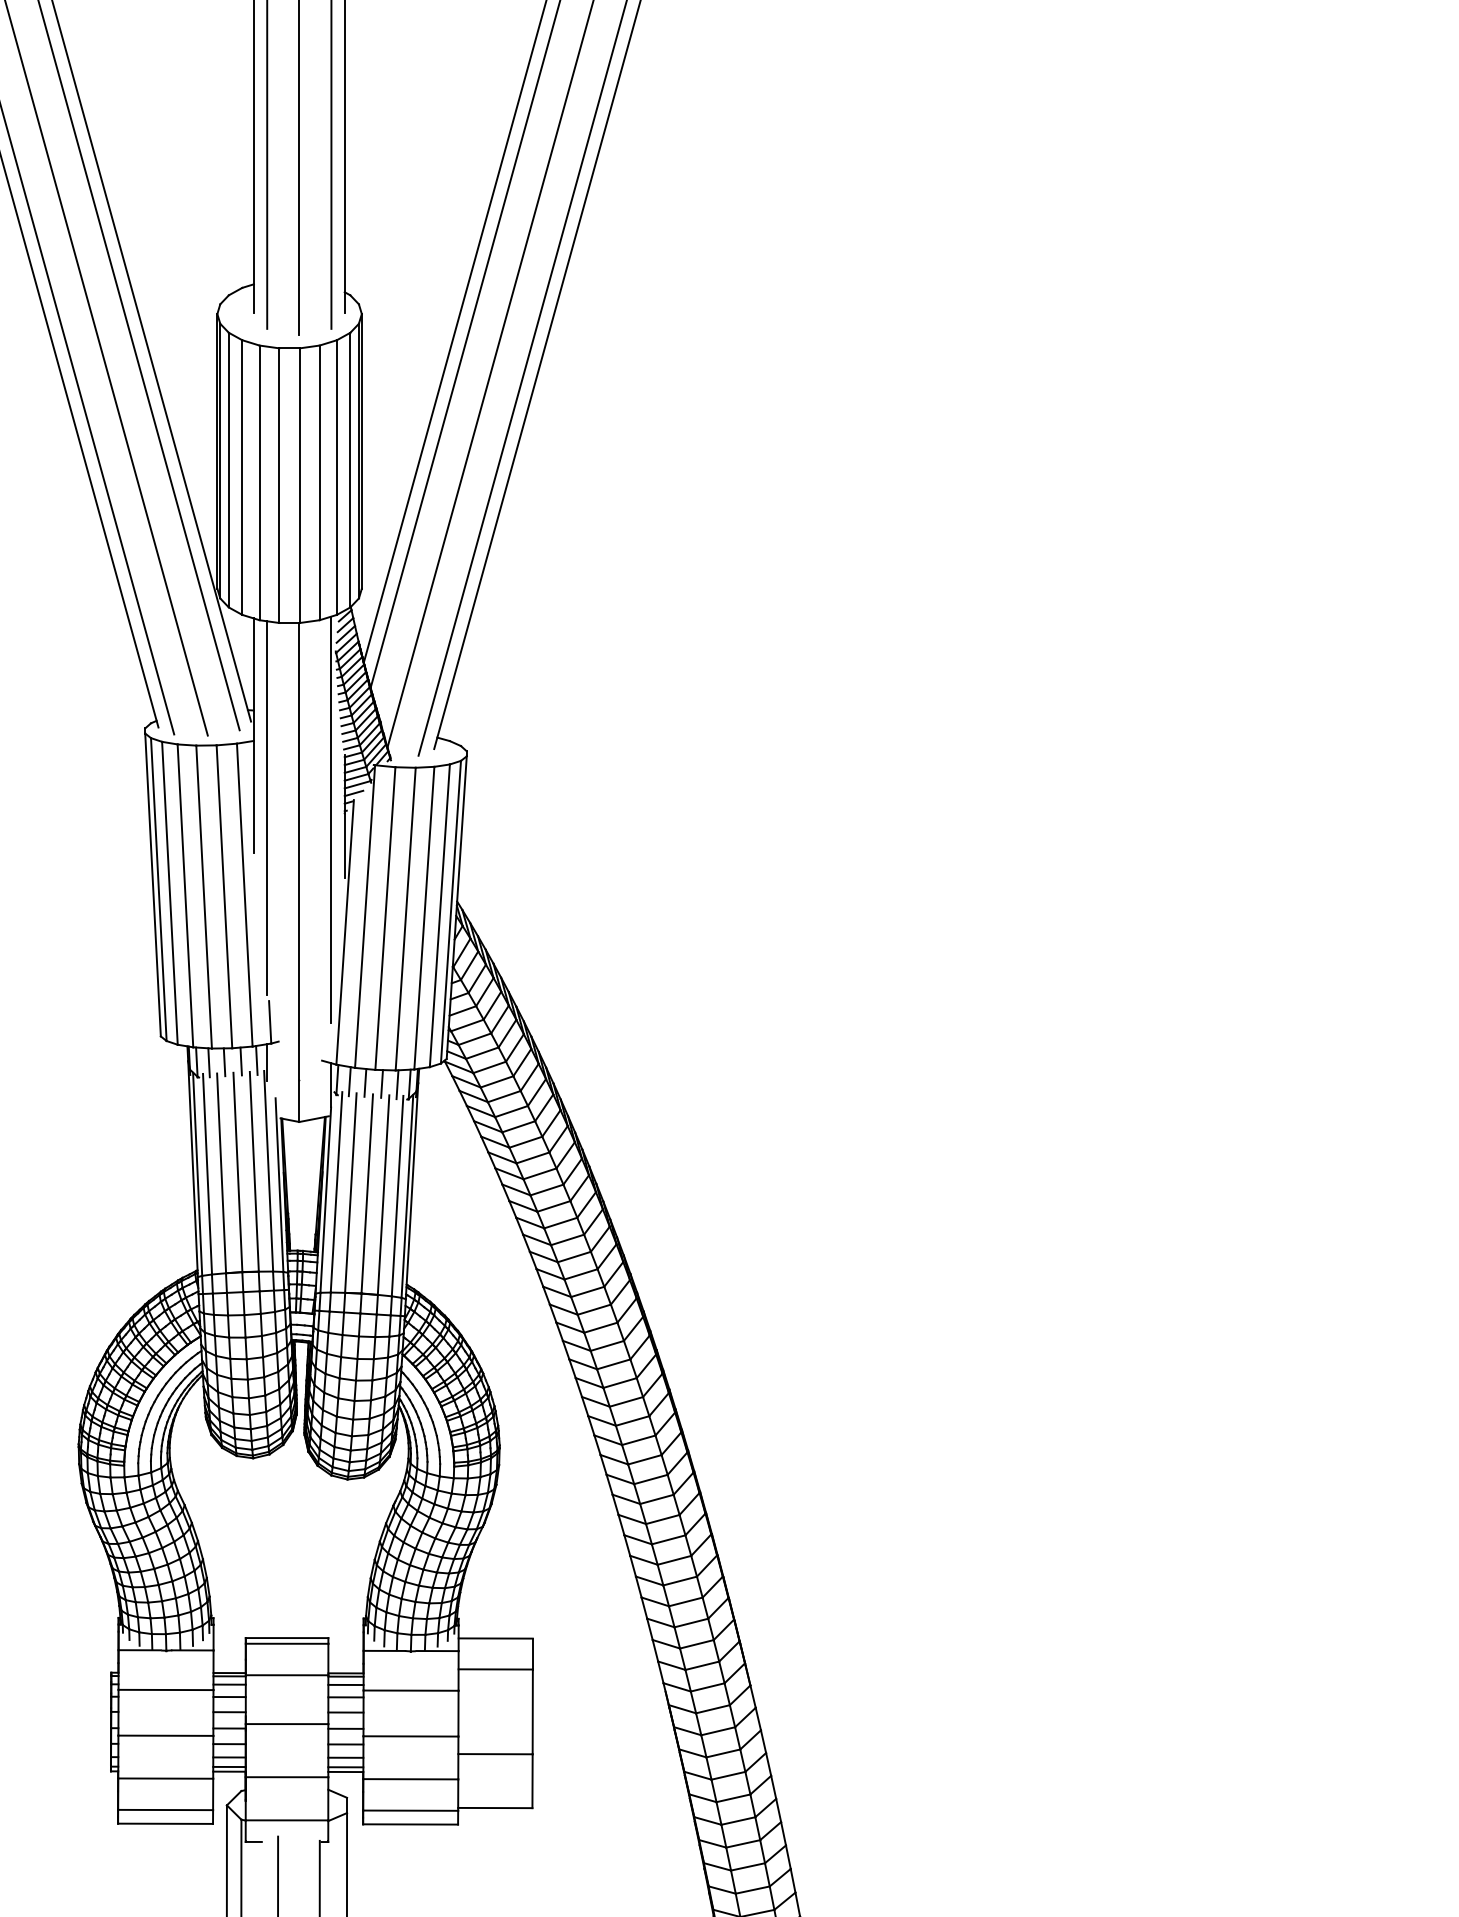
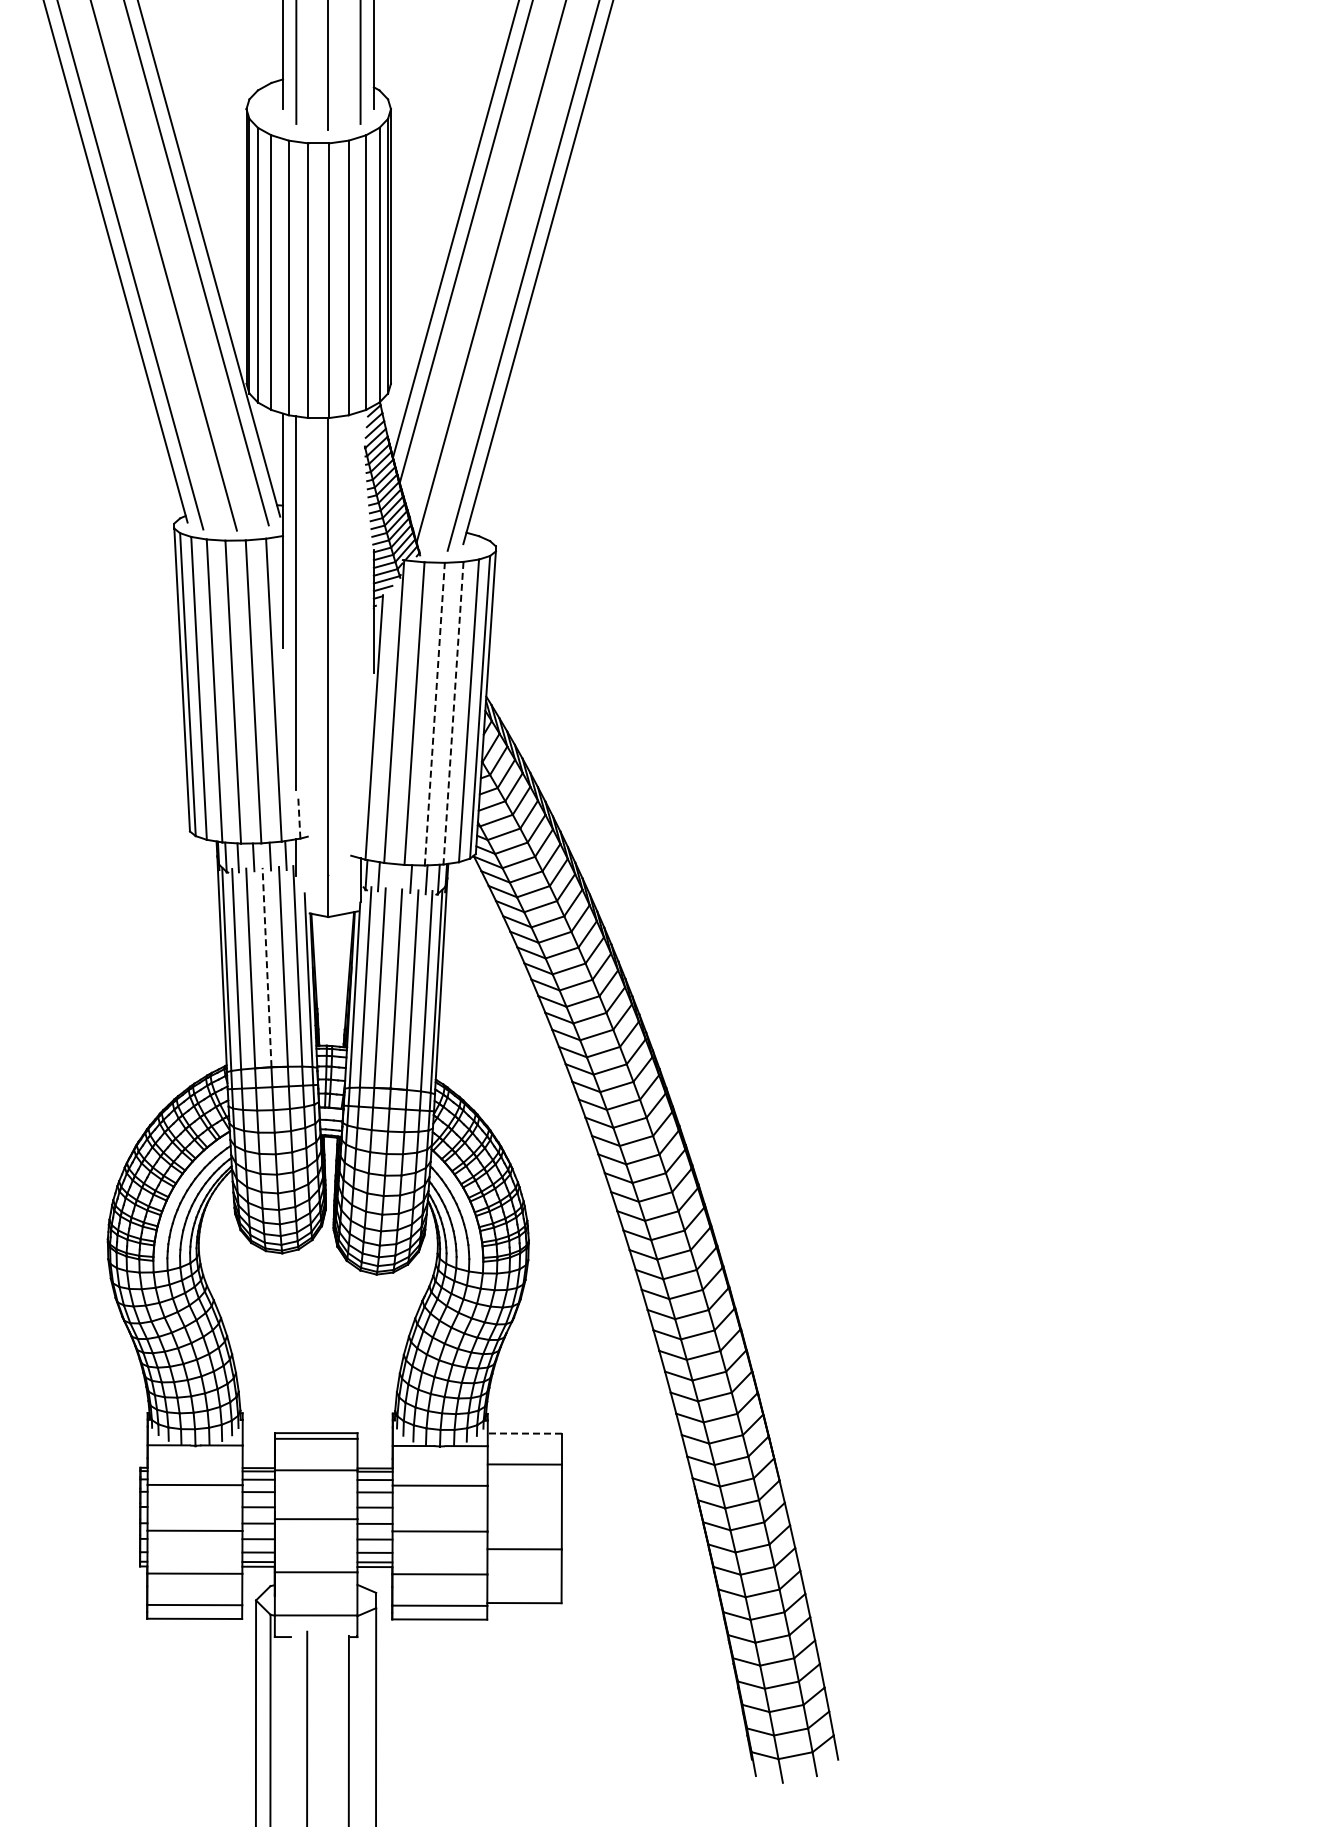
line: (331, 819) -> (360, 614), removed
line: (424, 918) -> (453, 713), solid -> dashed
line: (405, 919) -> (434, 714), solid -> dashed
line: (270, 1021) -> (299, 816), solid -> dashed
line: (365, 1082) -> (394, 877), removed
line: (237, 1172) -> (266, 967), solid -> dashed
line: (495, 1638) -> (524, 1433), solid -> dashed

